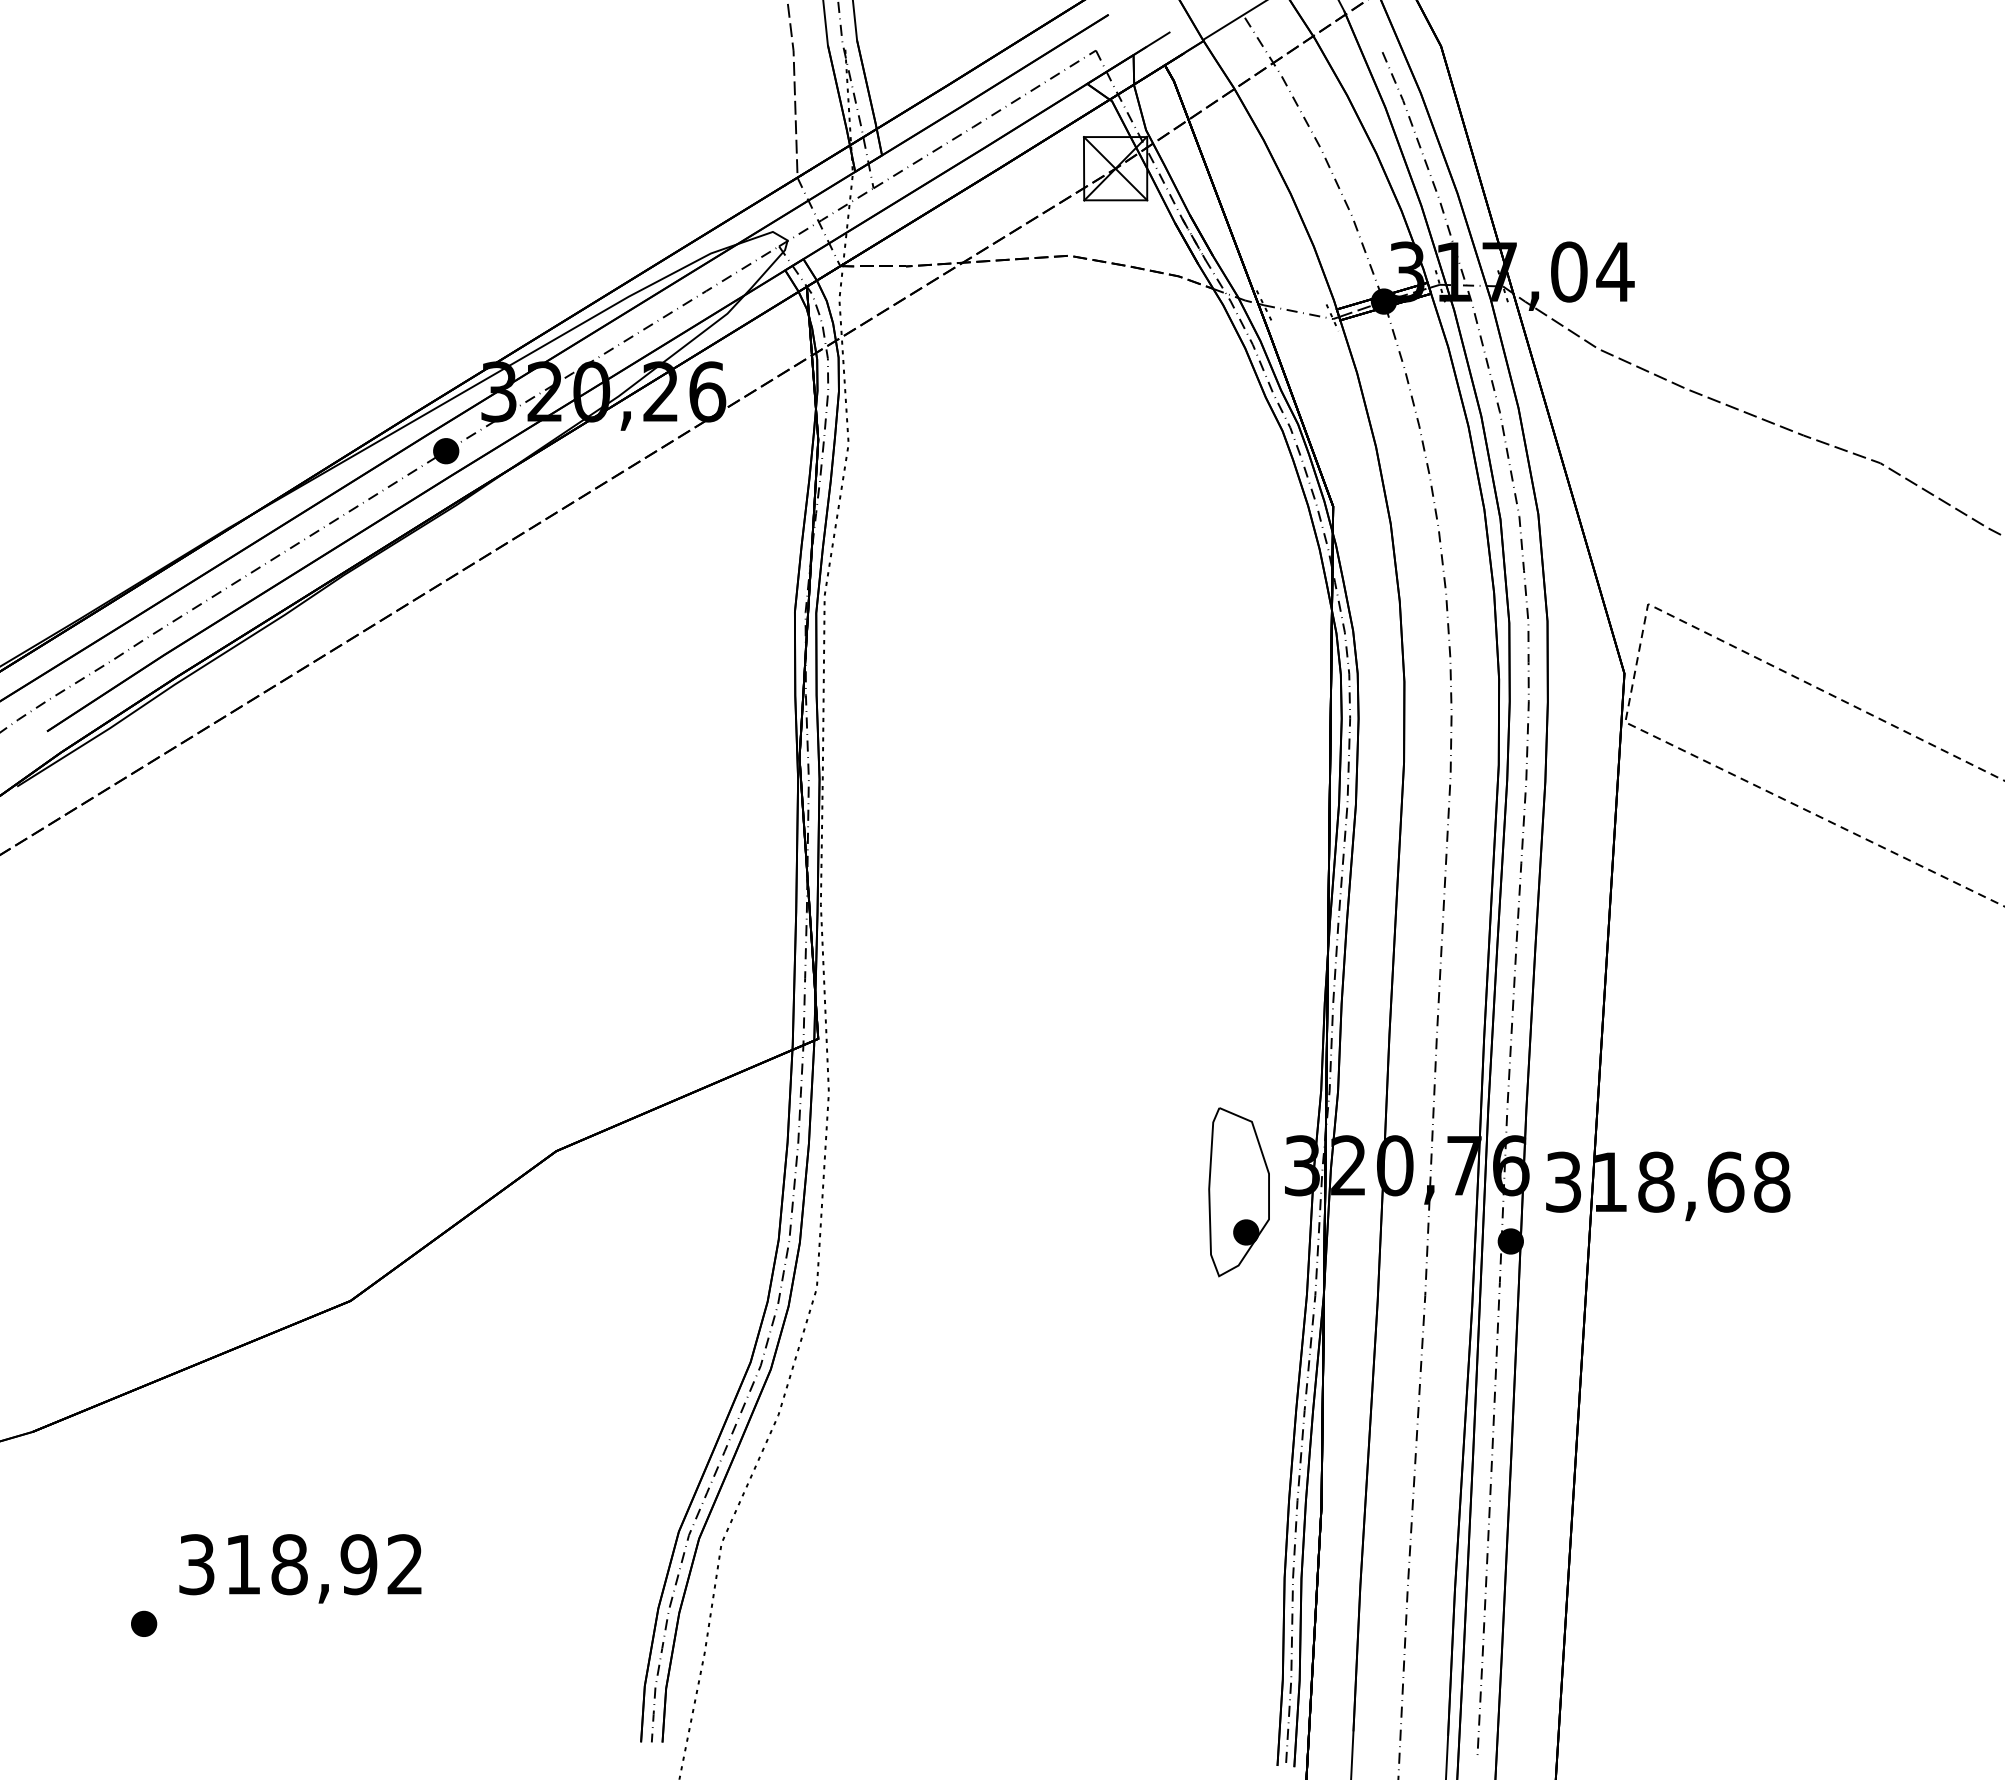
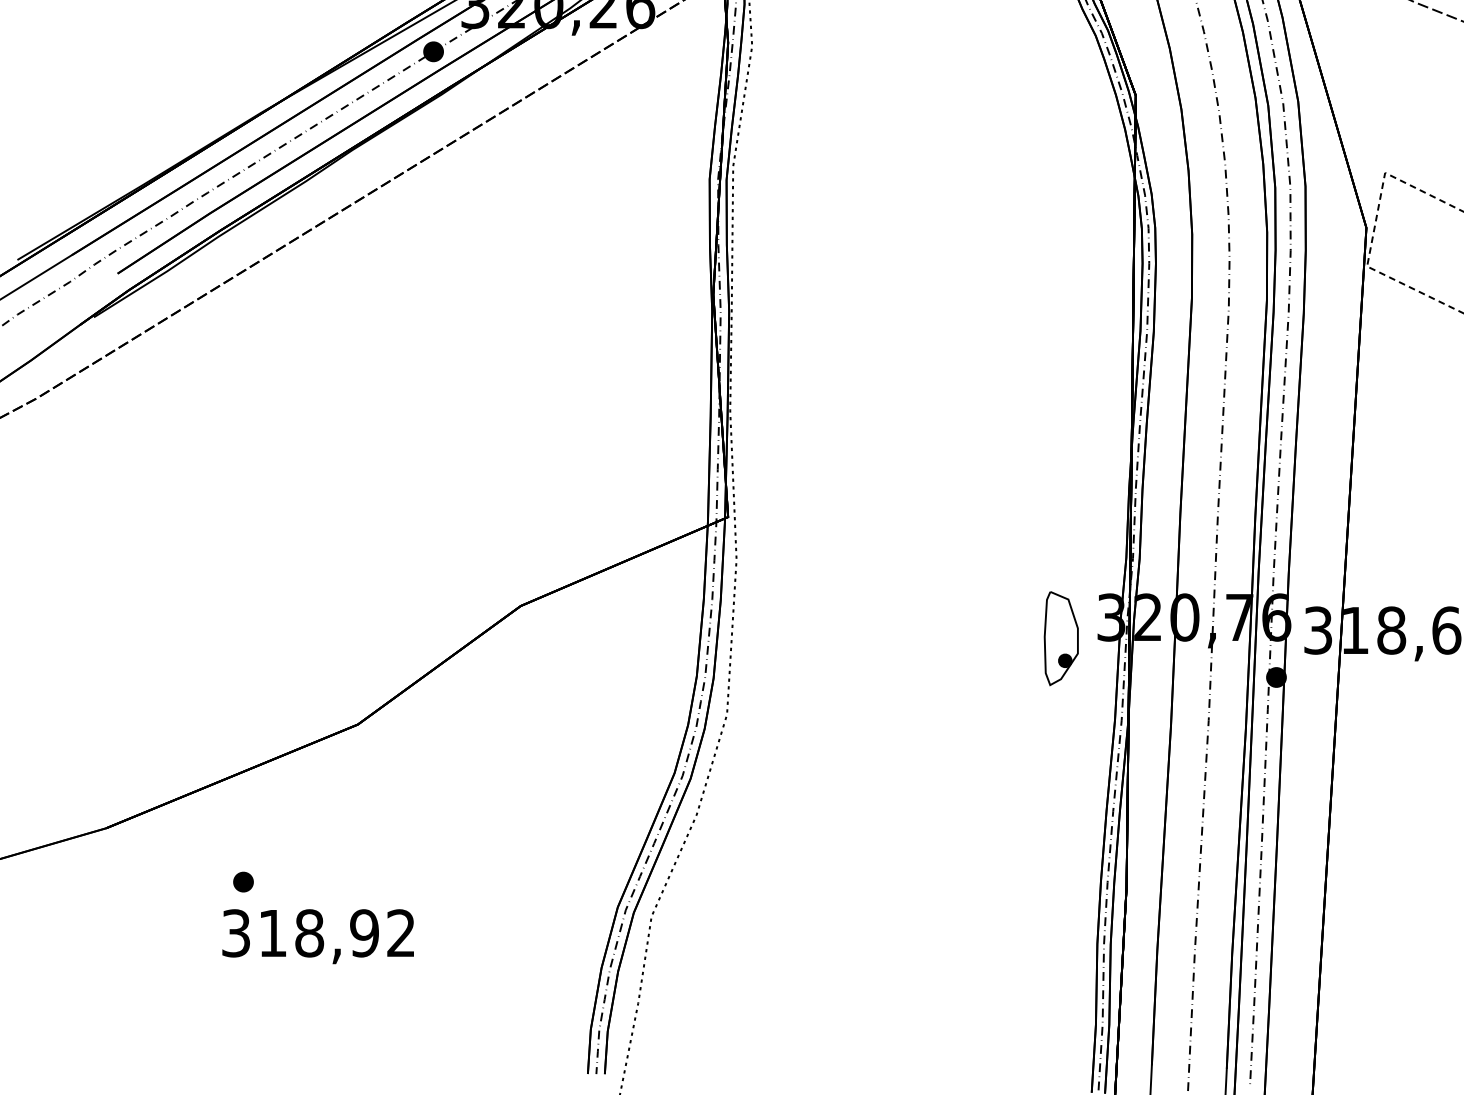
part: (1238, 1192) -> (1060, 638), size x0.7
part: (144, 1623) -> (243, 881), moved

